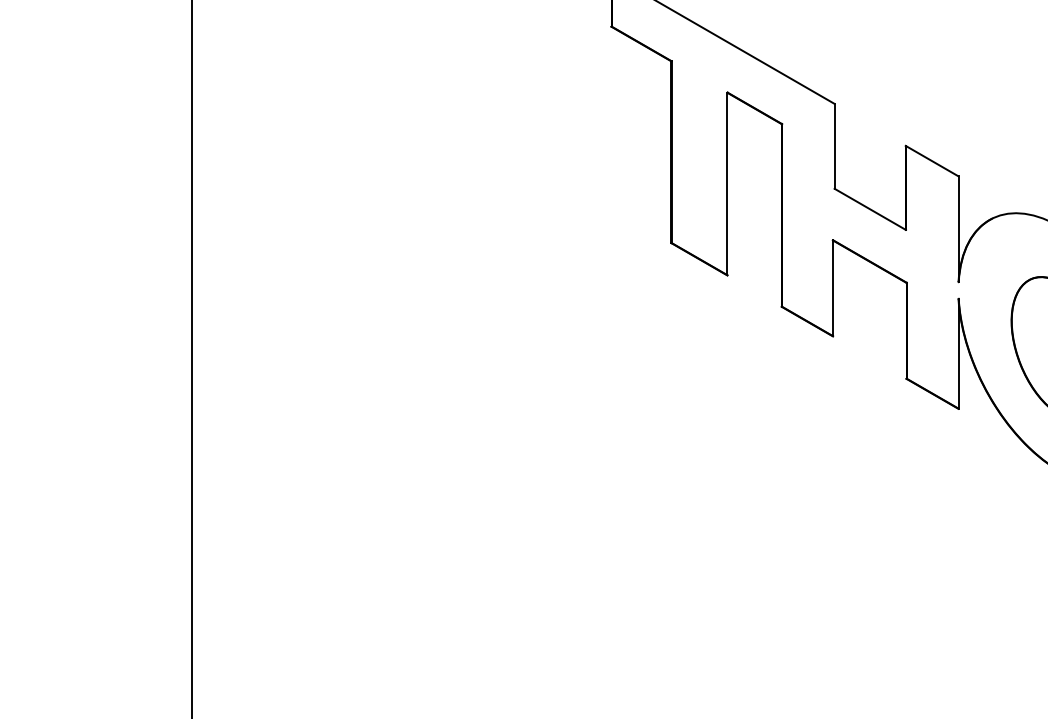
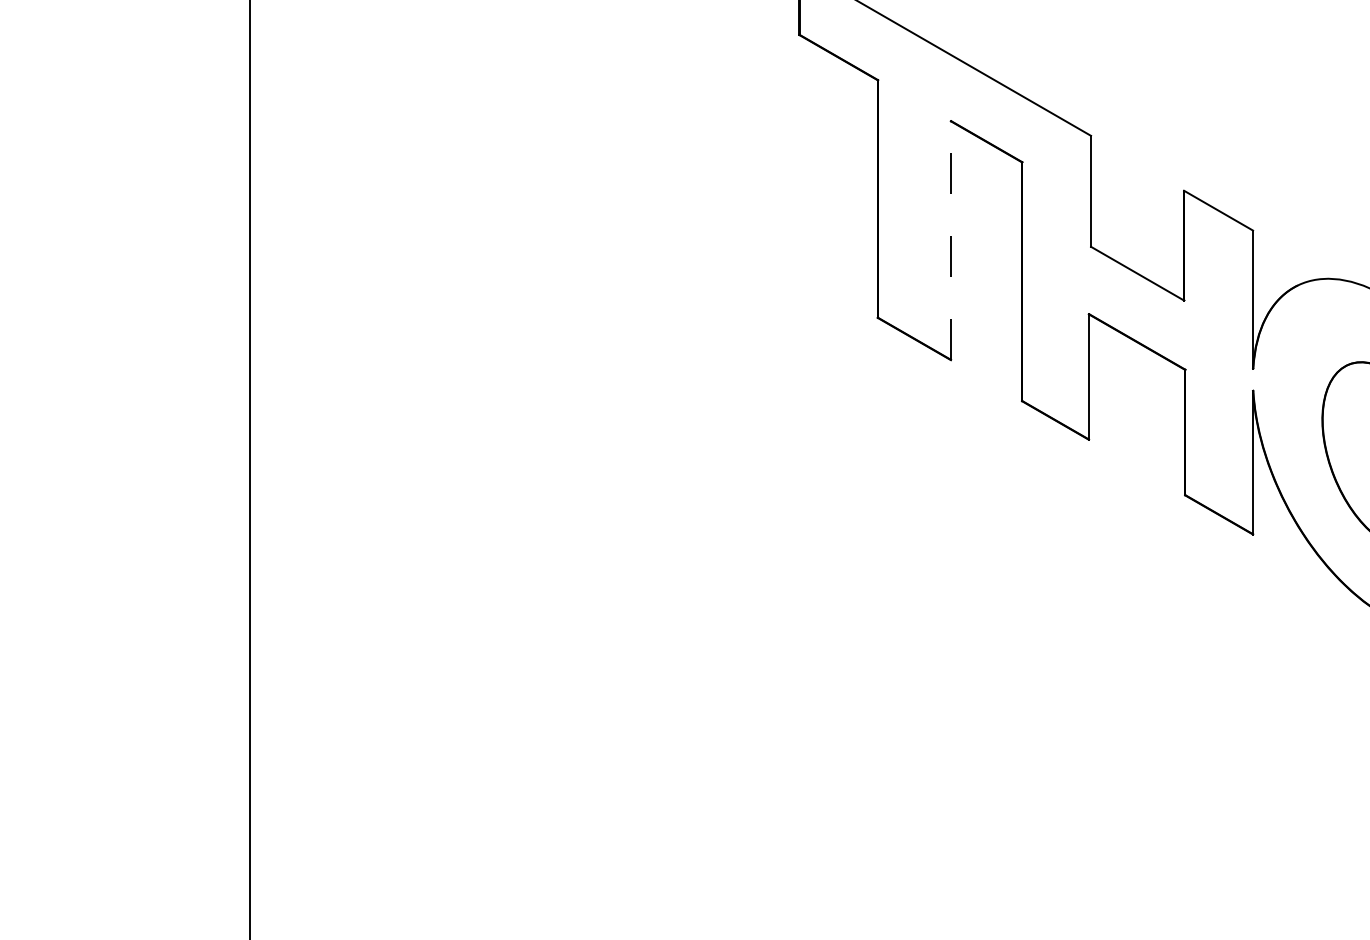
line: (727, 183) -> (951, 239), solid -> dashed

